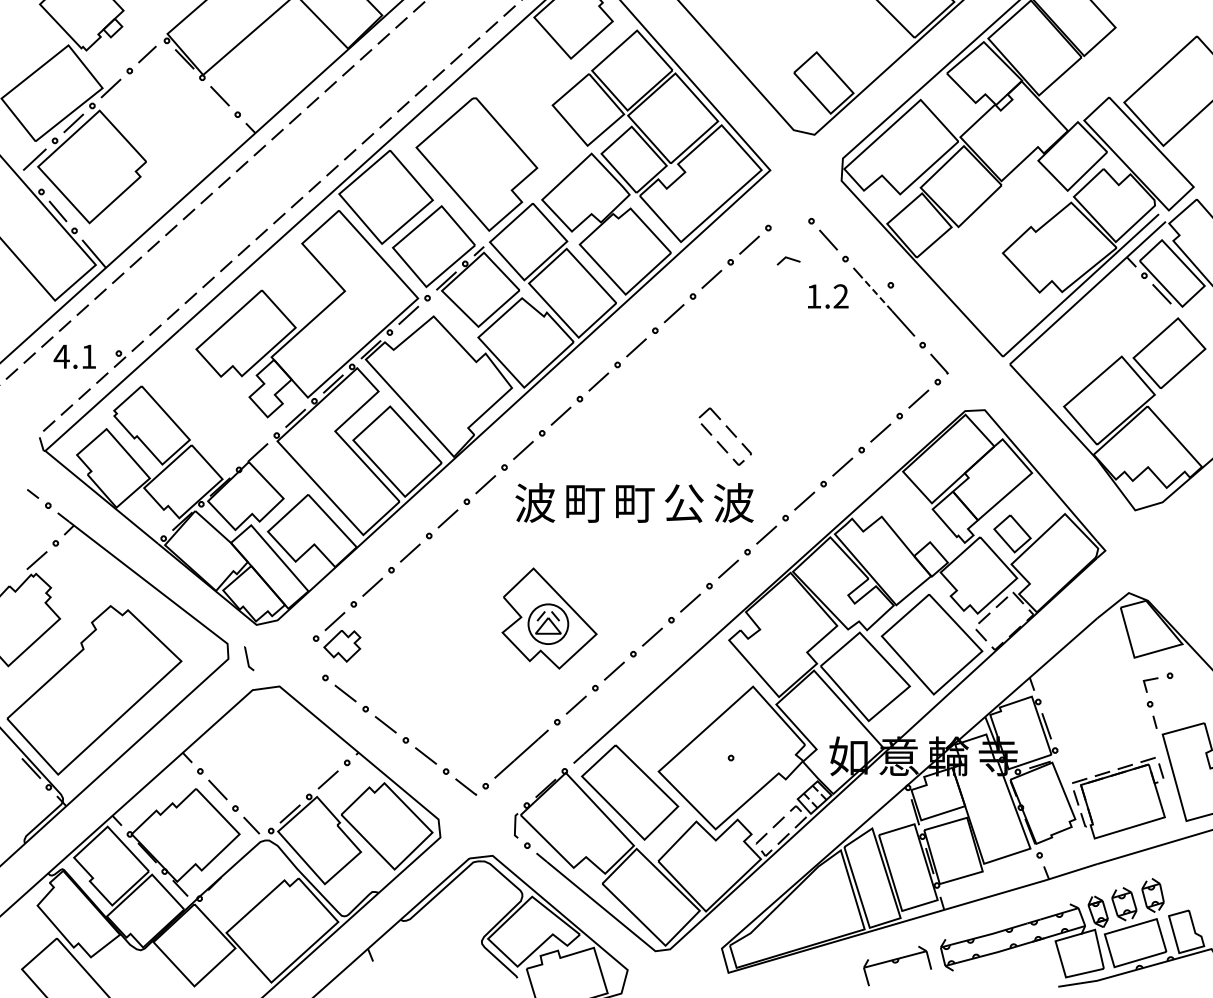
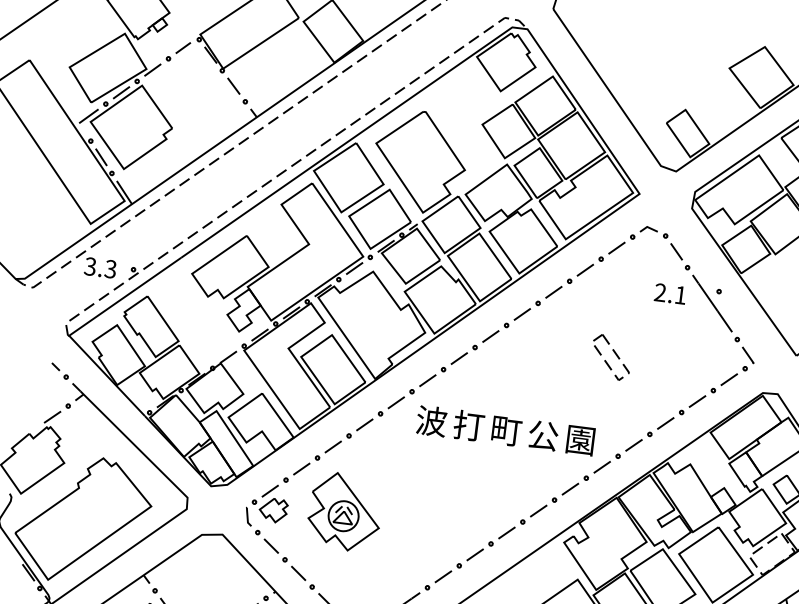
line: (788, 259) -> (649, 228), moved
line: (876, 294) -> (707, 297), dashed -> solid
text: (827, 296) -> (670, 294), 1.2 -> 2.1
text: (74, 356) -> (99, 267), 4.1 -> 3.3
part: (729, 431) -> (614, 354), moved
text: (585, 502) -> (469, 425), 町 -> 打
text: (733, 502) -> (580, 439), 波 -> 園
part: (549, 618) -> (345, 512), moved
line: (248, 658) -> (248, 516), moved

